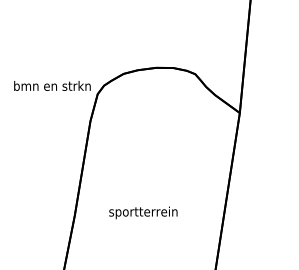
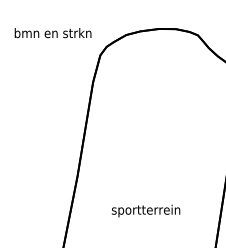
text: (52, 85) -> (53, 32), moved
text: (143, 212) -> (146, 210), moved

